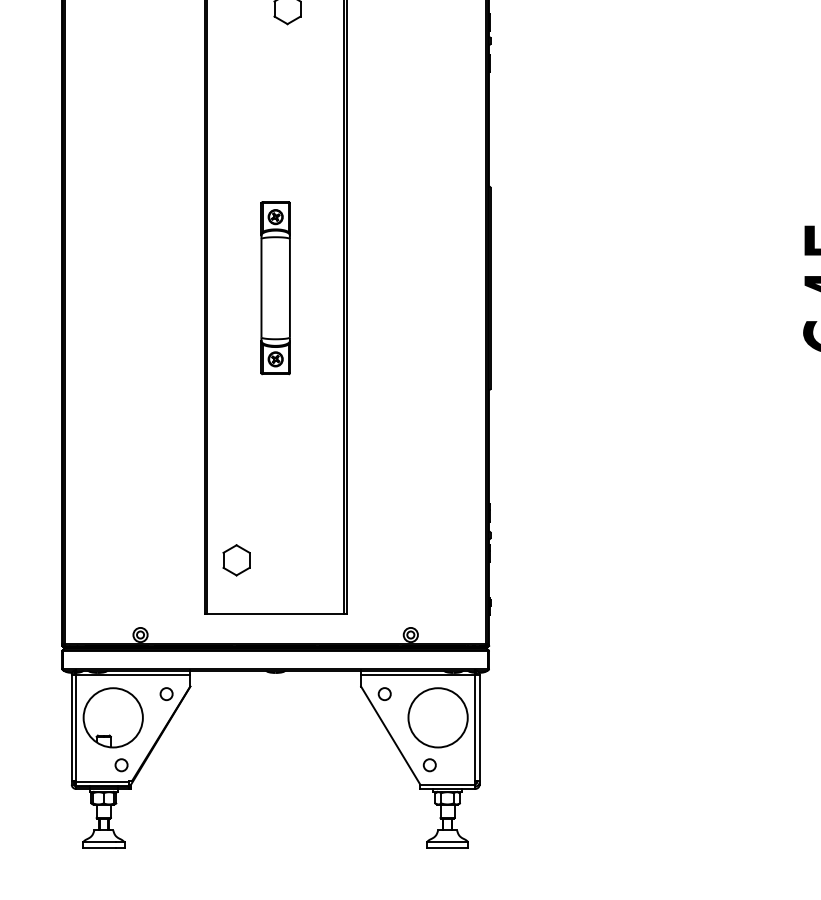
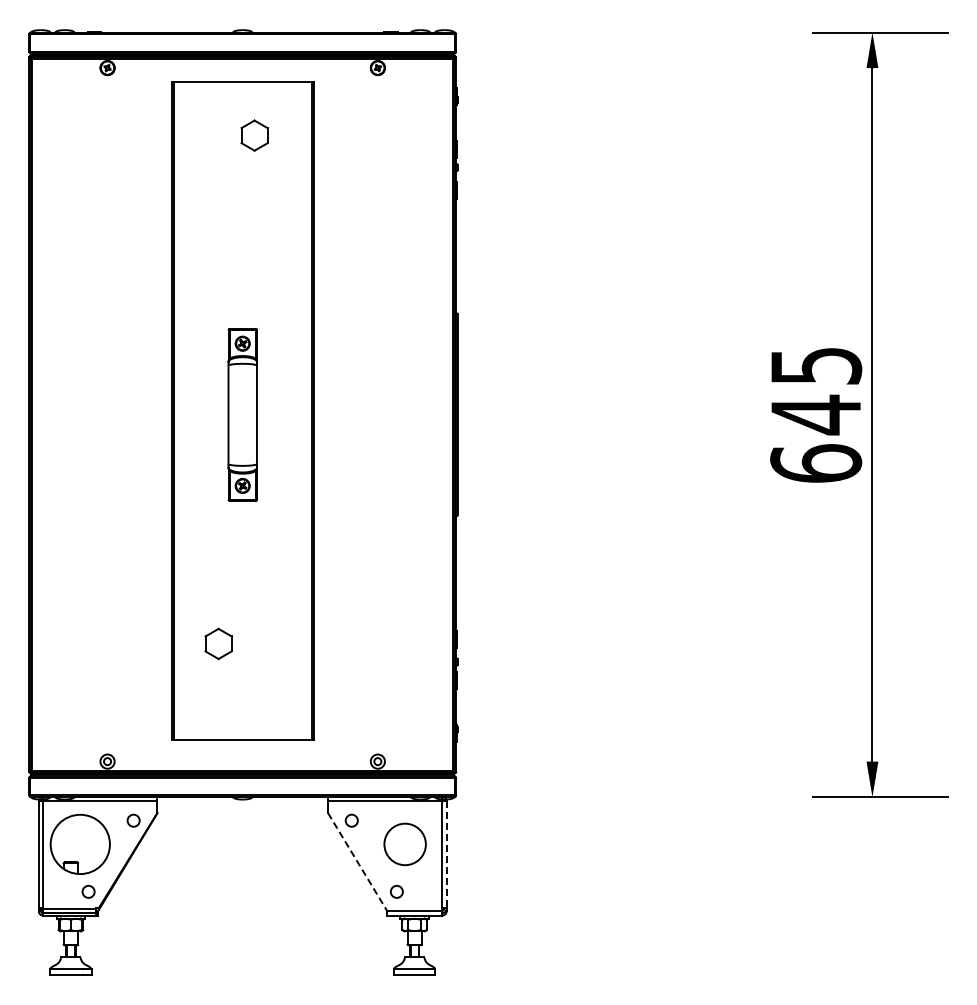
part: (236, 559) -> (218, 643), moved
circle: (437, 717) -> (404, 844), size x0.7
line: (479, 727) -> (446, 854), solid -> dashed
line: (390, 735) -> (357, 862), solid -> dashed

